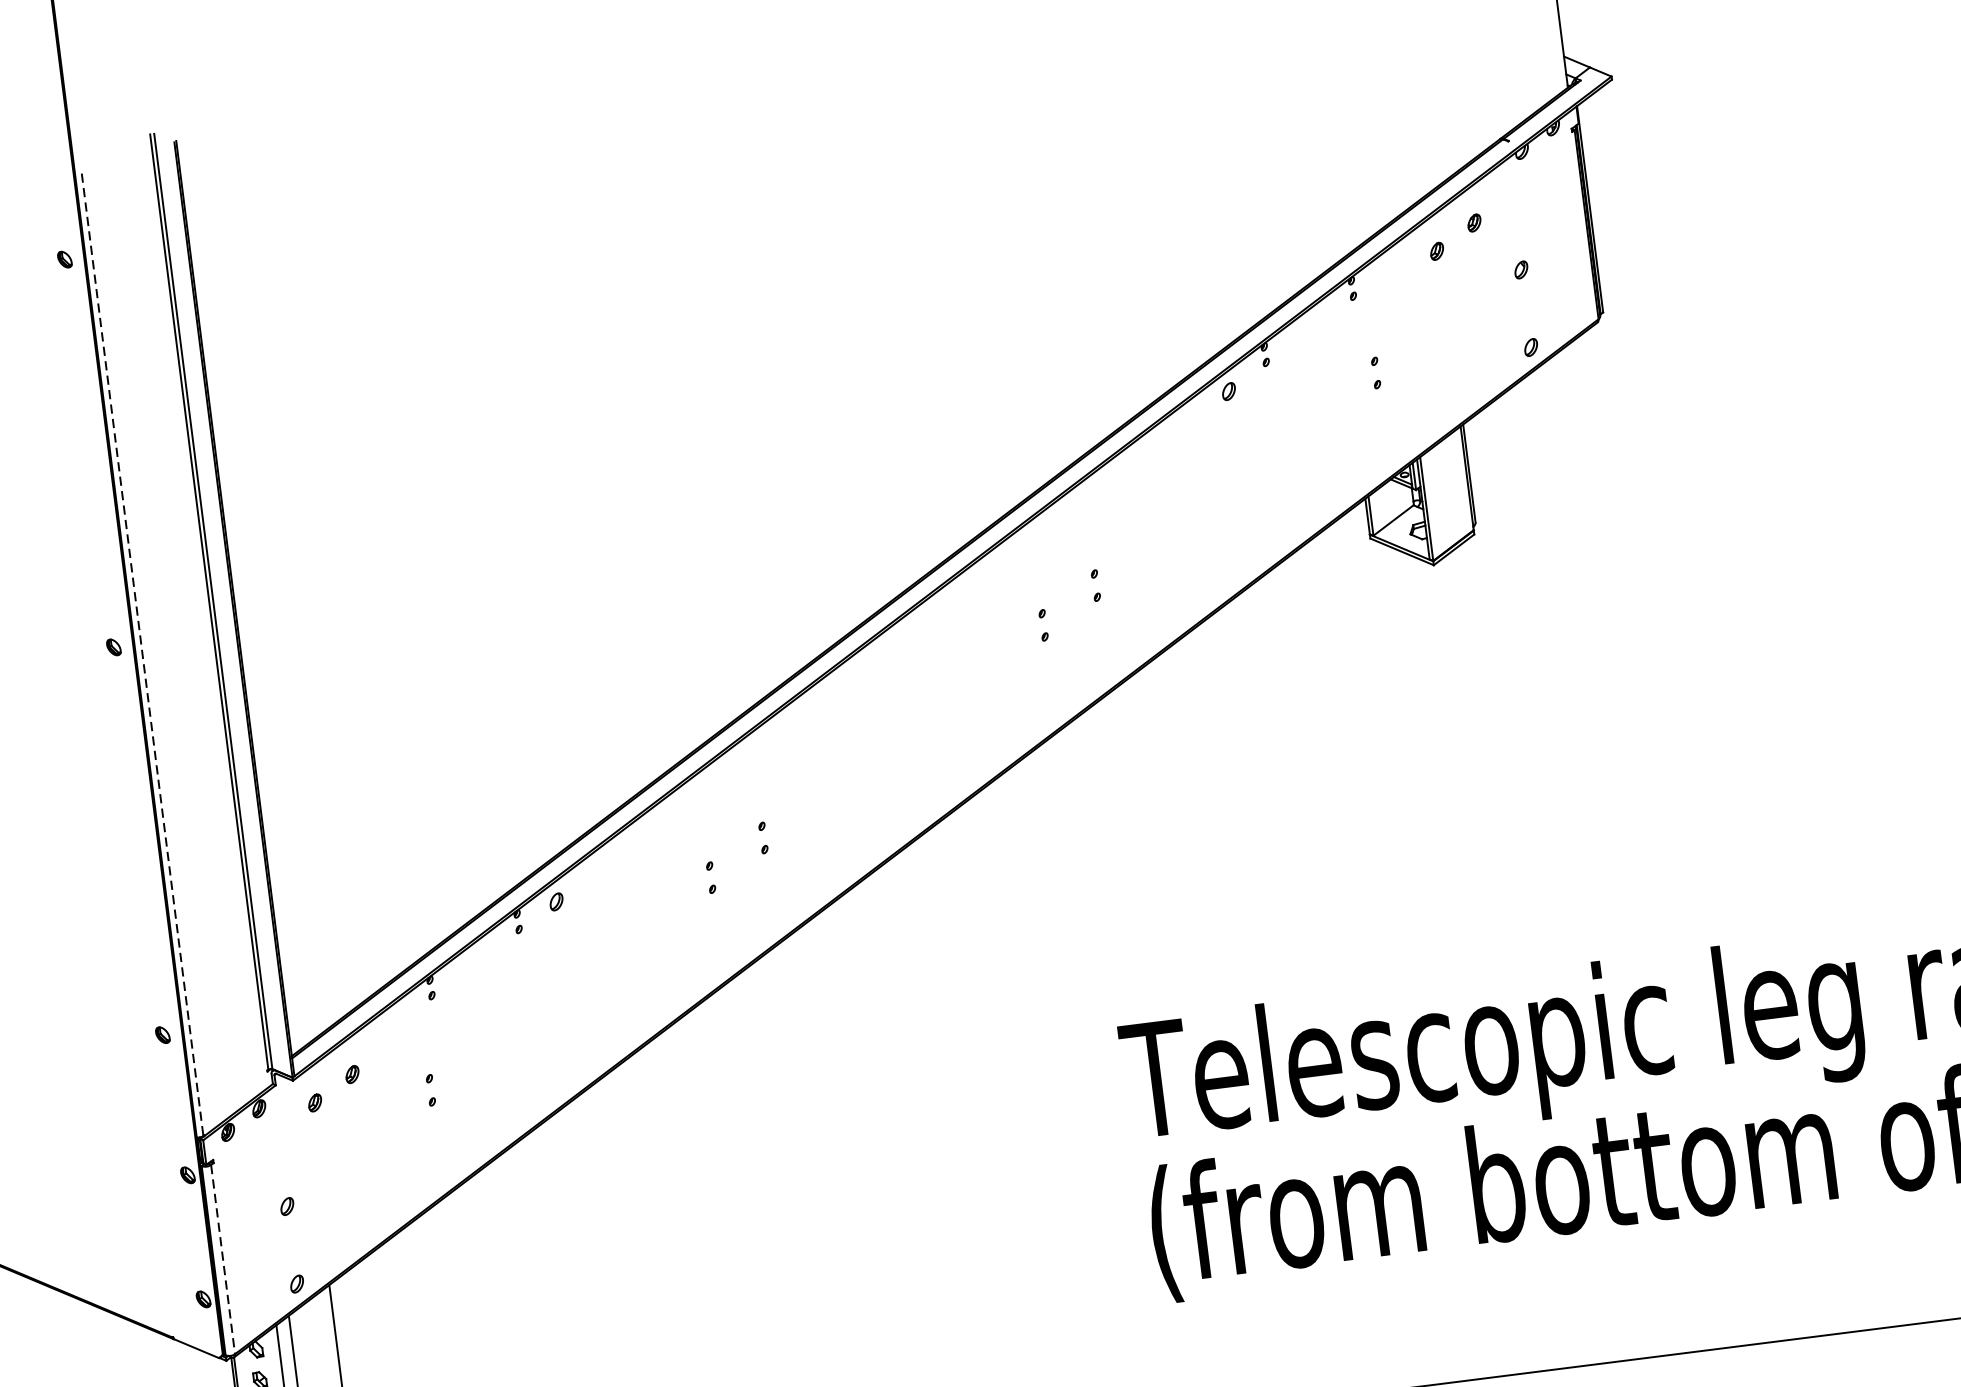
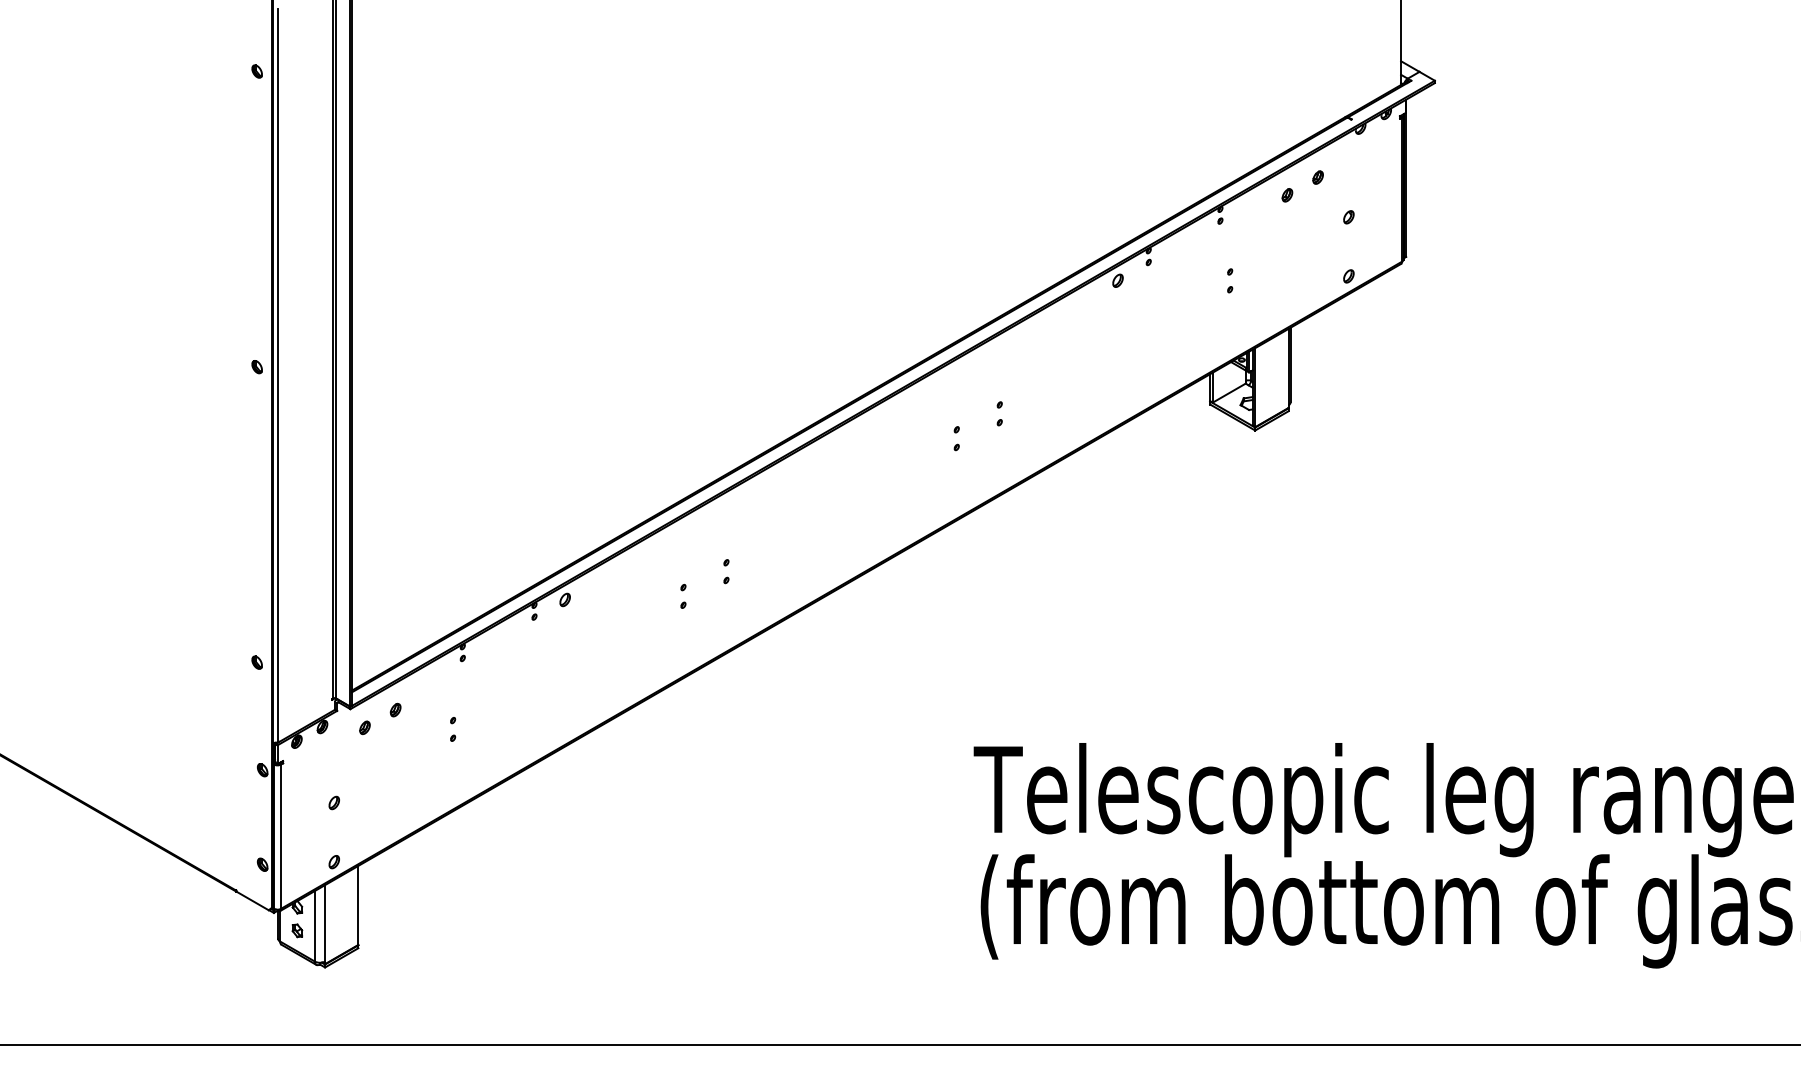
line: (143, 654) -> (278, 375), dashed -> solid
line: (223, 1260) -> (281, 837), dashed -> solid

